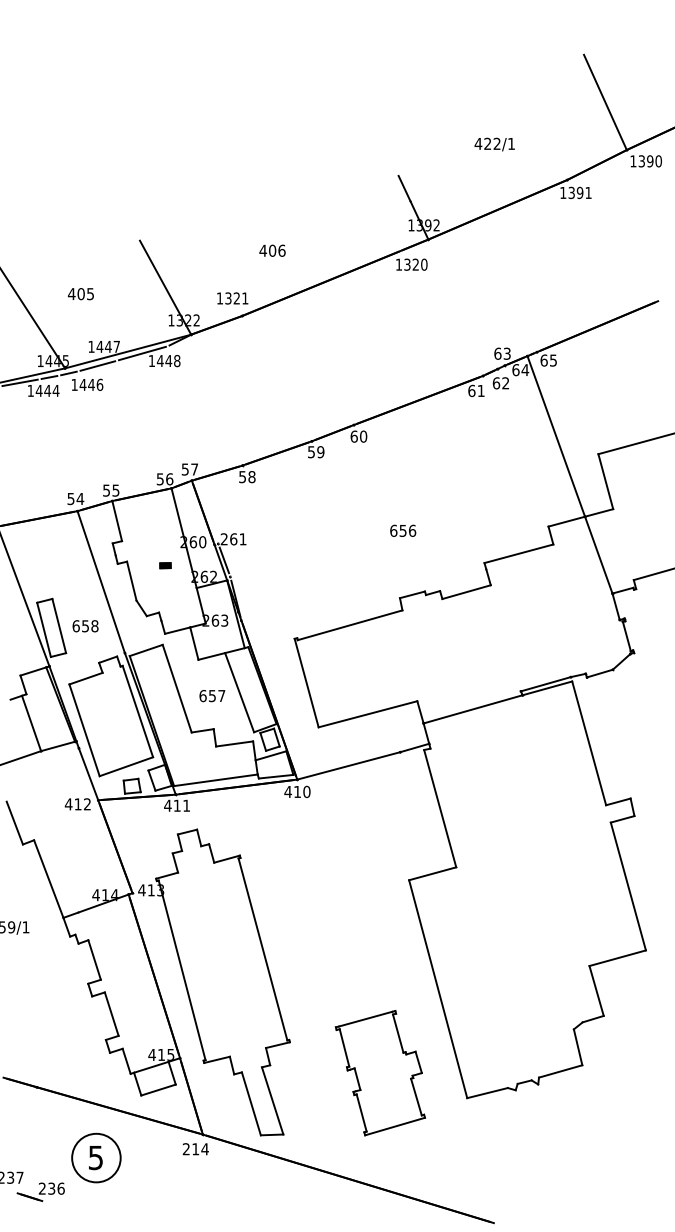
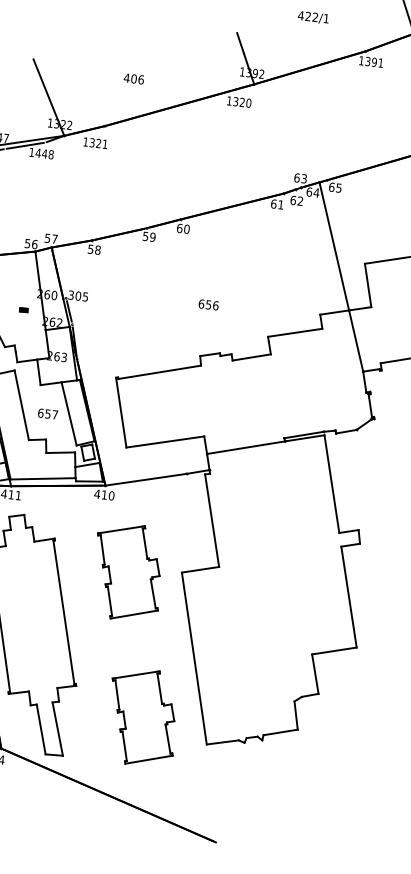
text: (232, 298) -> (95, 143), moved
text: (233, 539) -> (78, 296), 261 -> 305
part: (338, 888) -> (127, 572), added

